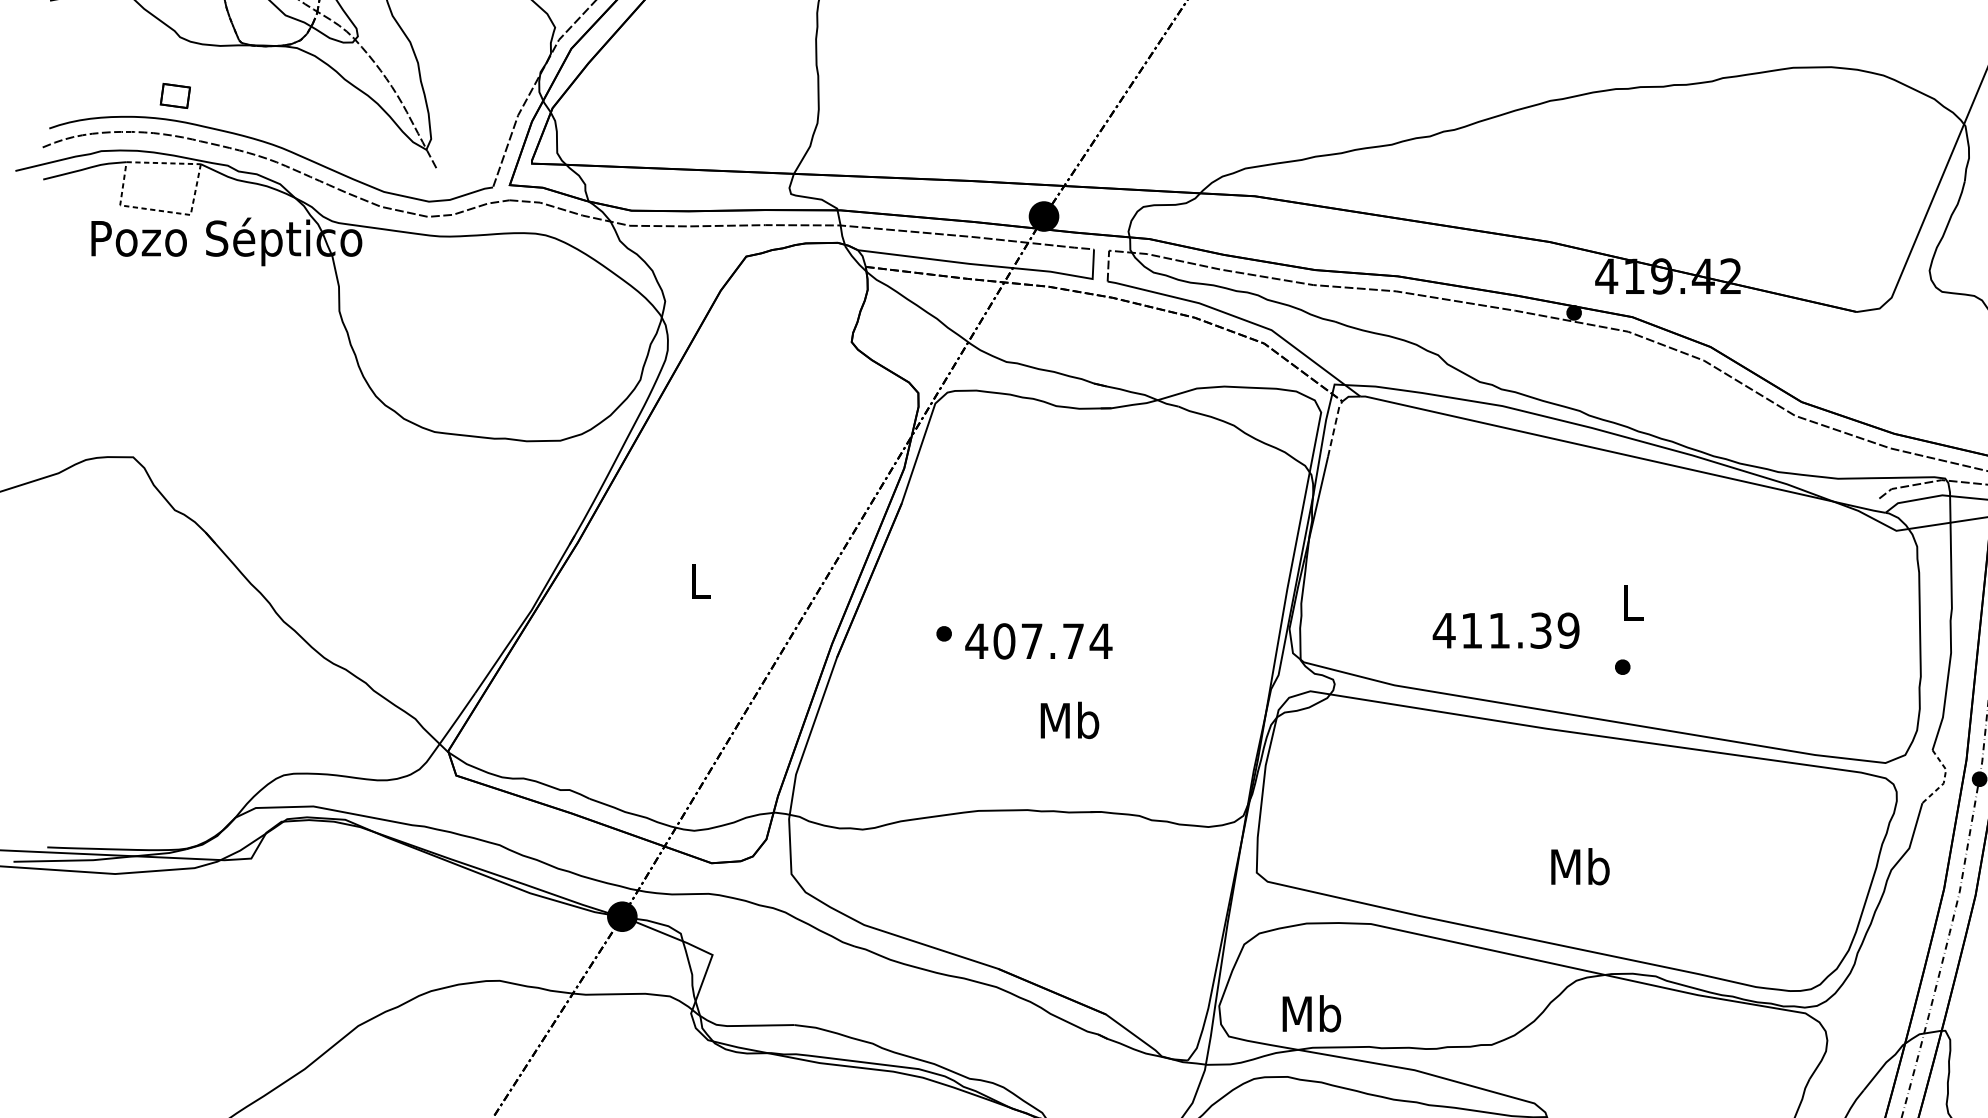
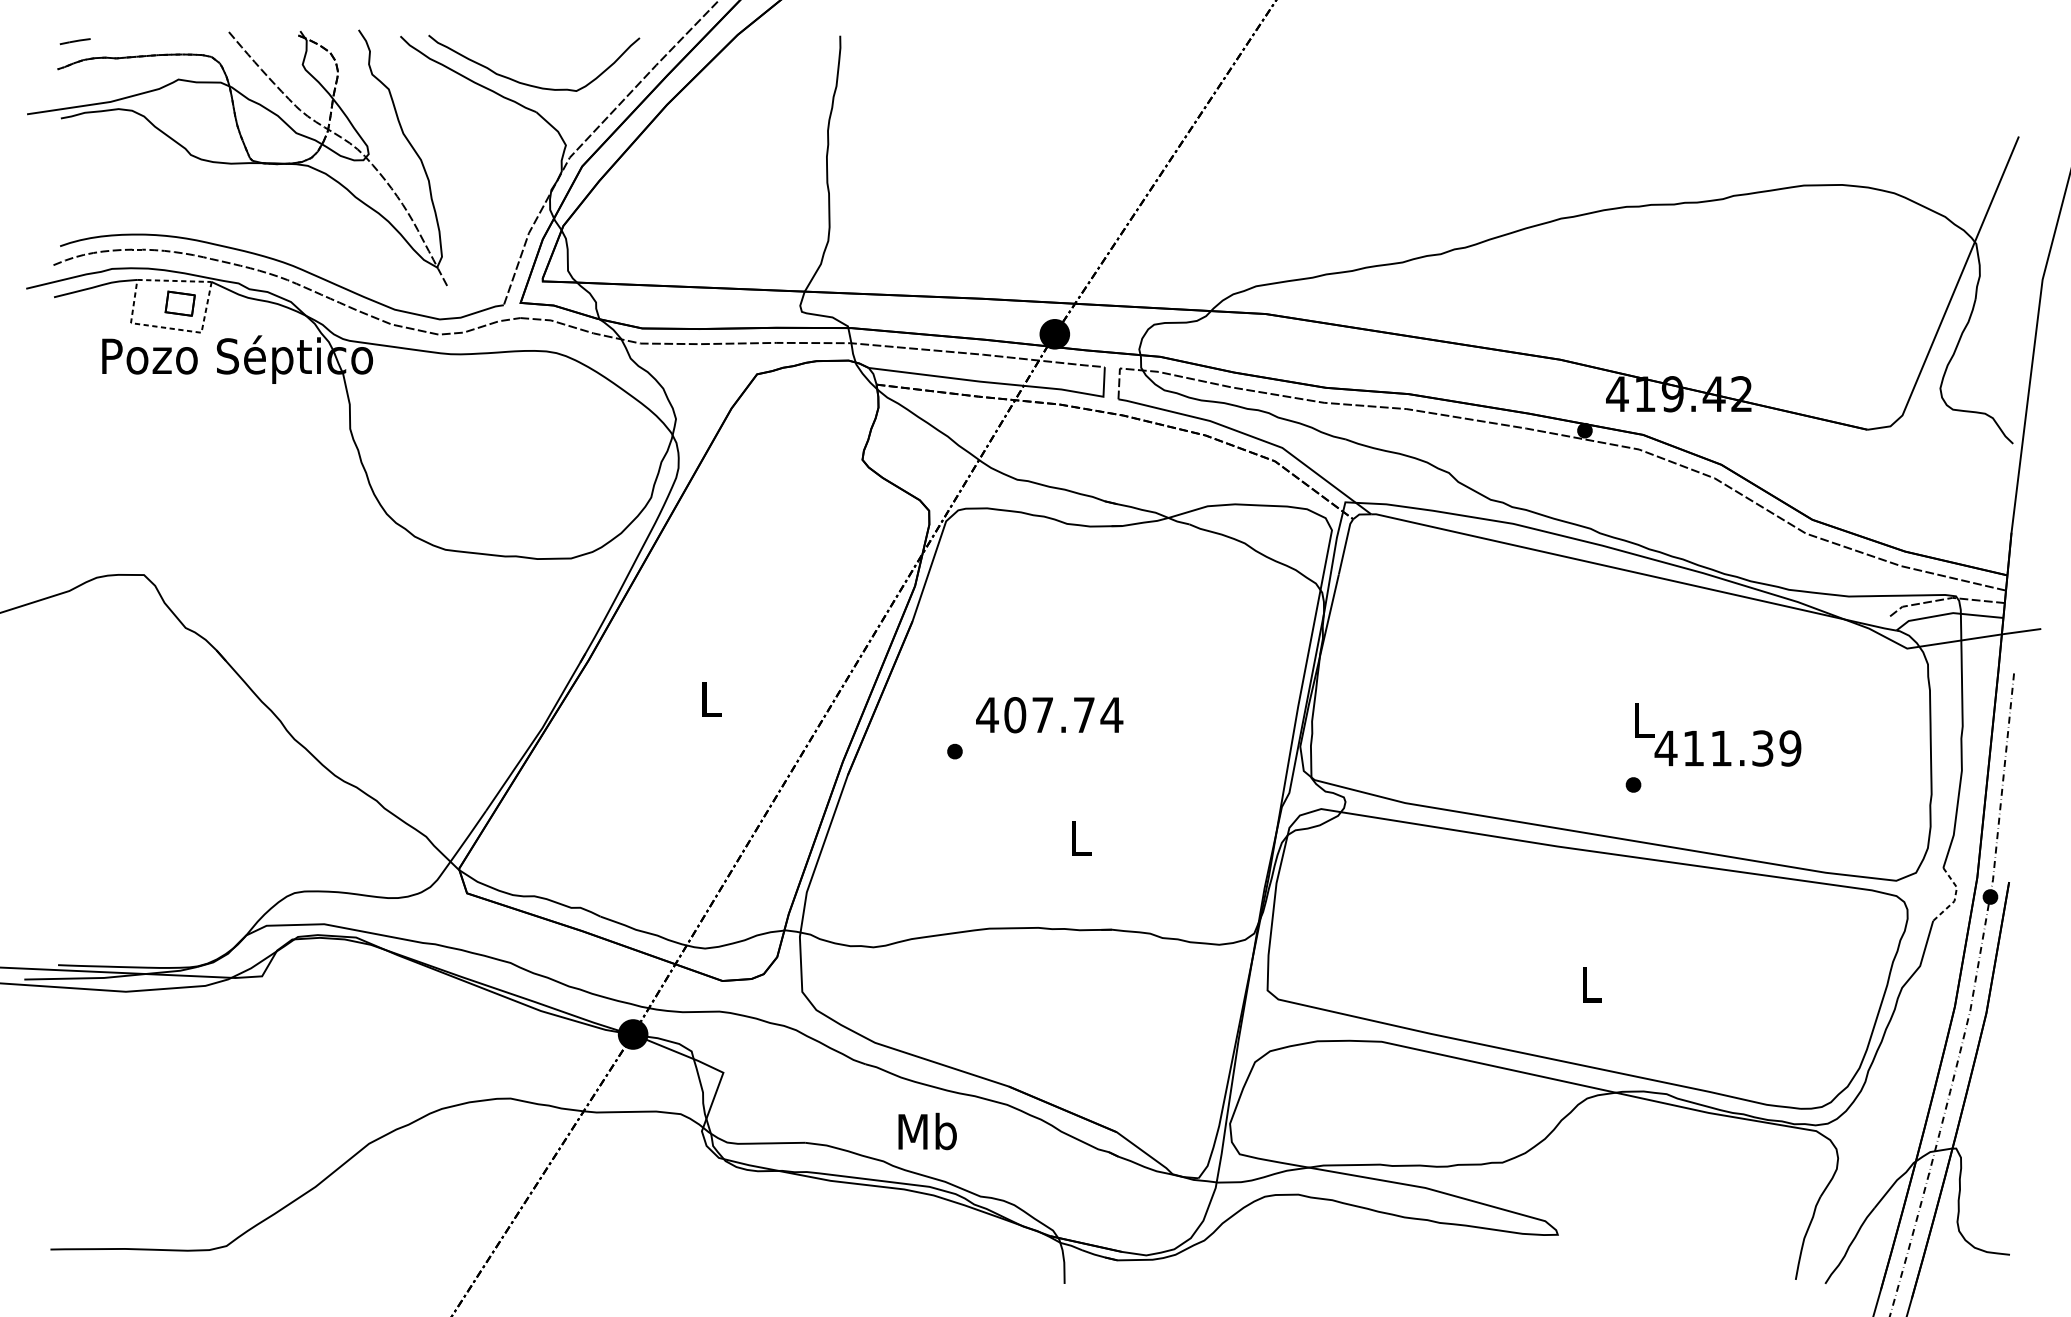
part: (174, 95) -> (179, 303), moved
line: (1334, 427) -> (1345, 545), dashed -> solid
text: (1505, 630) -> (1727, 748), moved
text: (1038, 641) -> (1049, 715), moved
text: (1069, 719) -> (1080, 837), Mb -> L
text: (1580, 866) -> (1591, 984), Mb -> L
text: (1311, 1013) -> (927, 1131), moved

